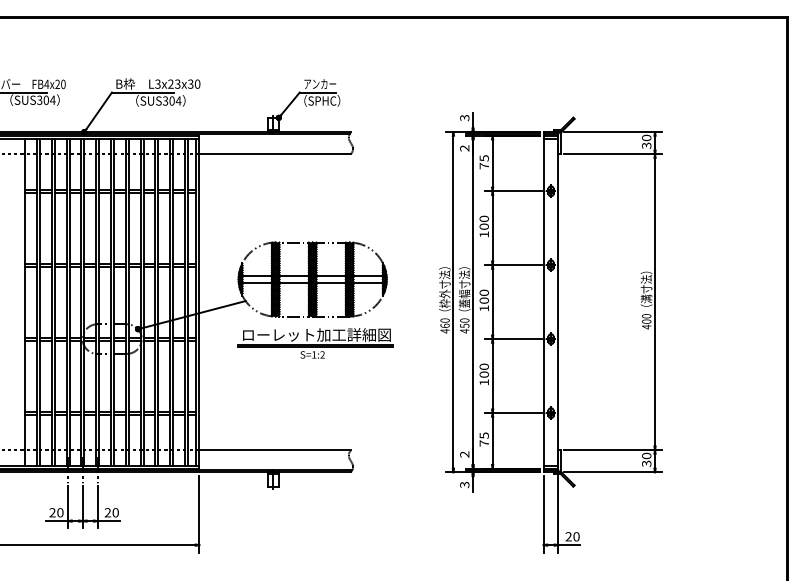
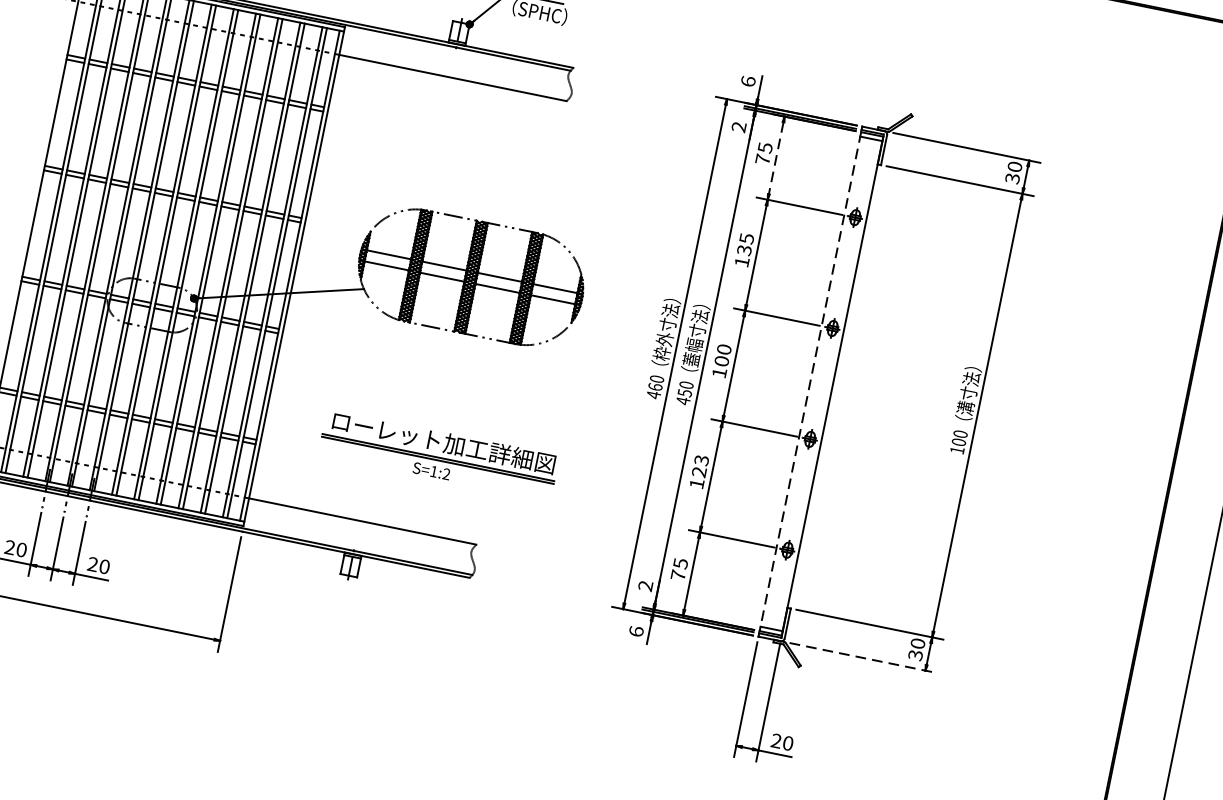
text: (464, 117) -> (748, 80), 3 -> 6
line: (492, 164) -> (775, 159), solid -> dashed
text: (483, 222) -> (744, 243), 100 -> 135
line: (543, 302) -> (810, 382), solid -> dashed
text: (646, 326) -> (957, 449), 400 -> 100
part: (315, 343) -> (439, 454), moved
text: (483, 370) -> (699, 465), 100 -> 123
line: (613, 472) -> (863, 658), solid -> dashed
text: (464, 484) -> (636, 630), 3 -> 6

